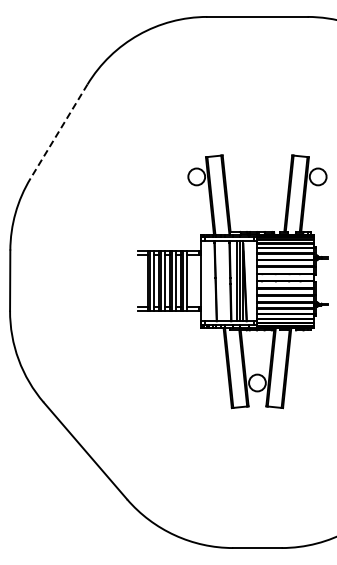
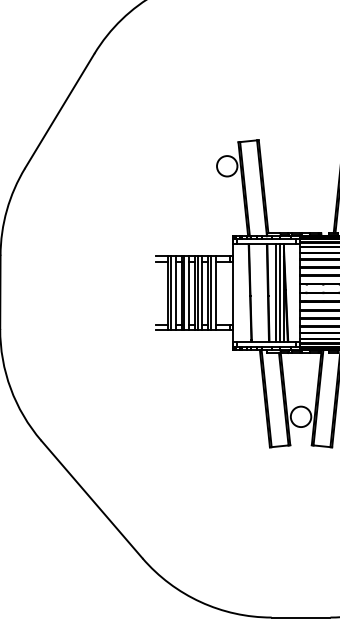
line: (59, 131) -> (60, 111), dashed -> solid

